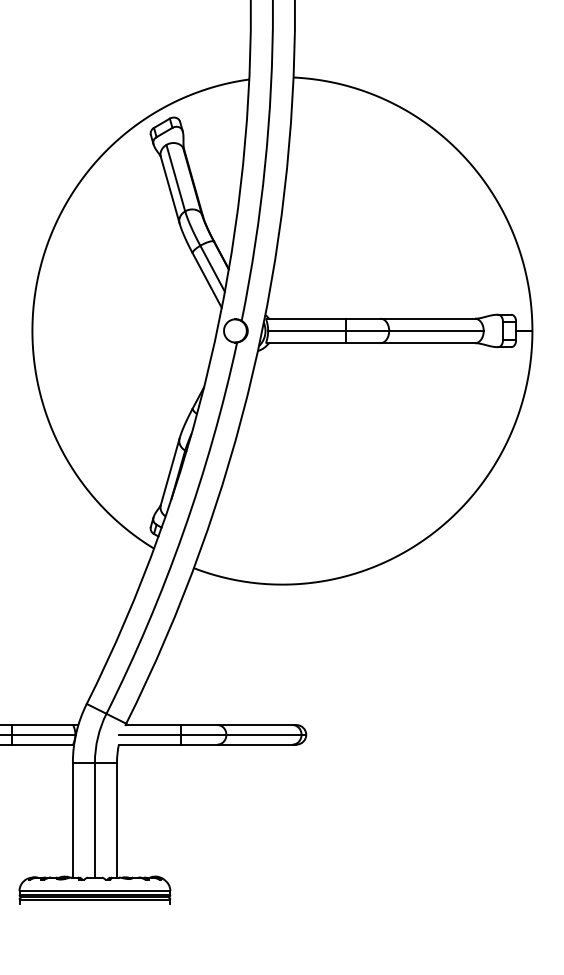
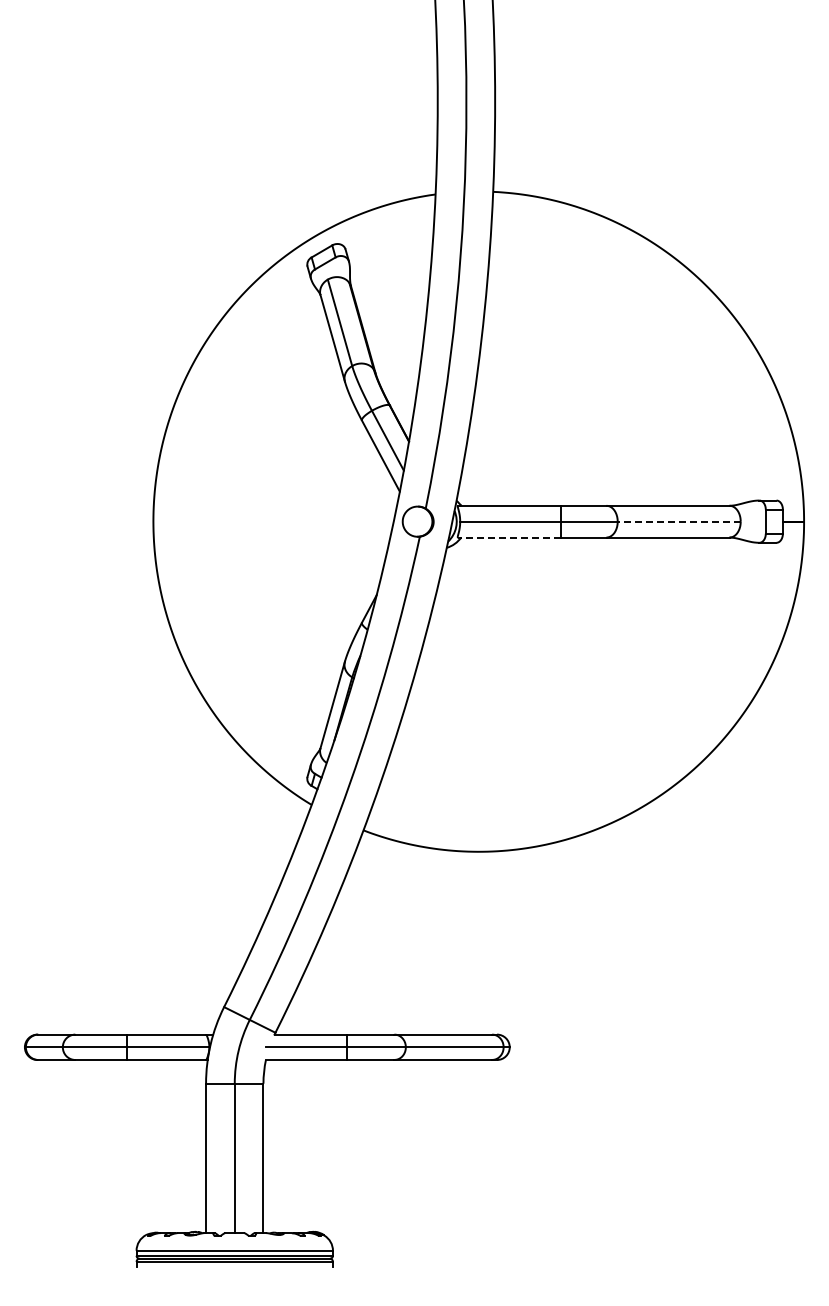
line: (436, 330) -> (679, 521), solid -> dashed
line: (306, 343) -> (509, 537), solid -> dashed

